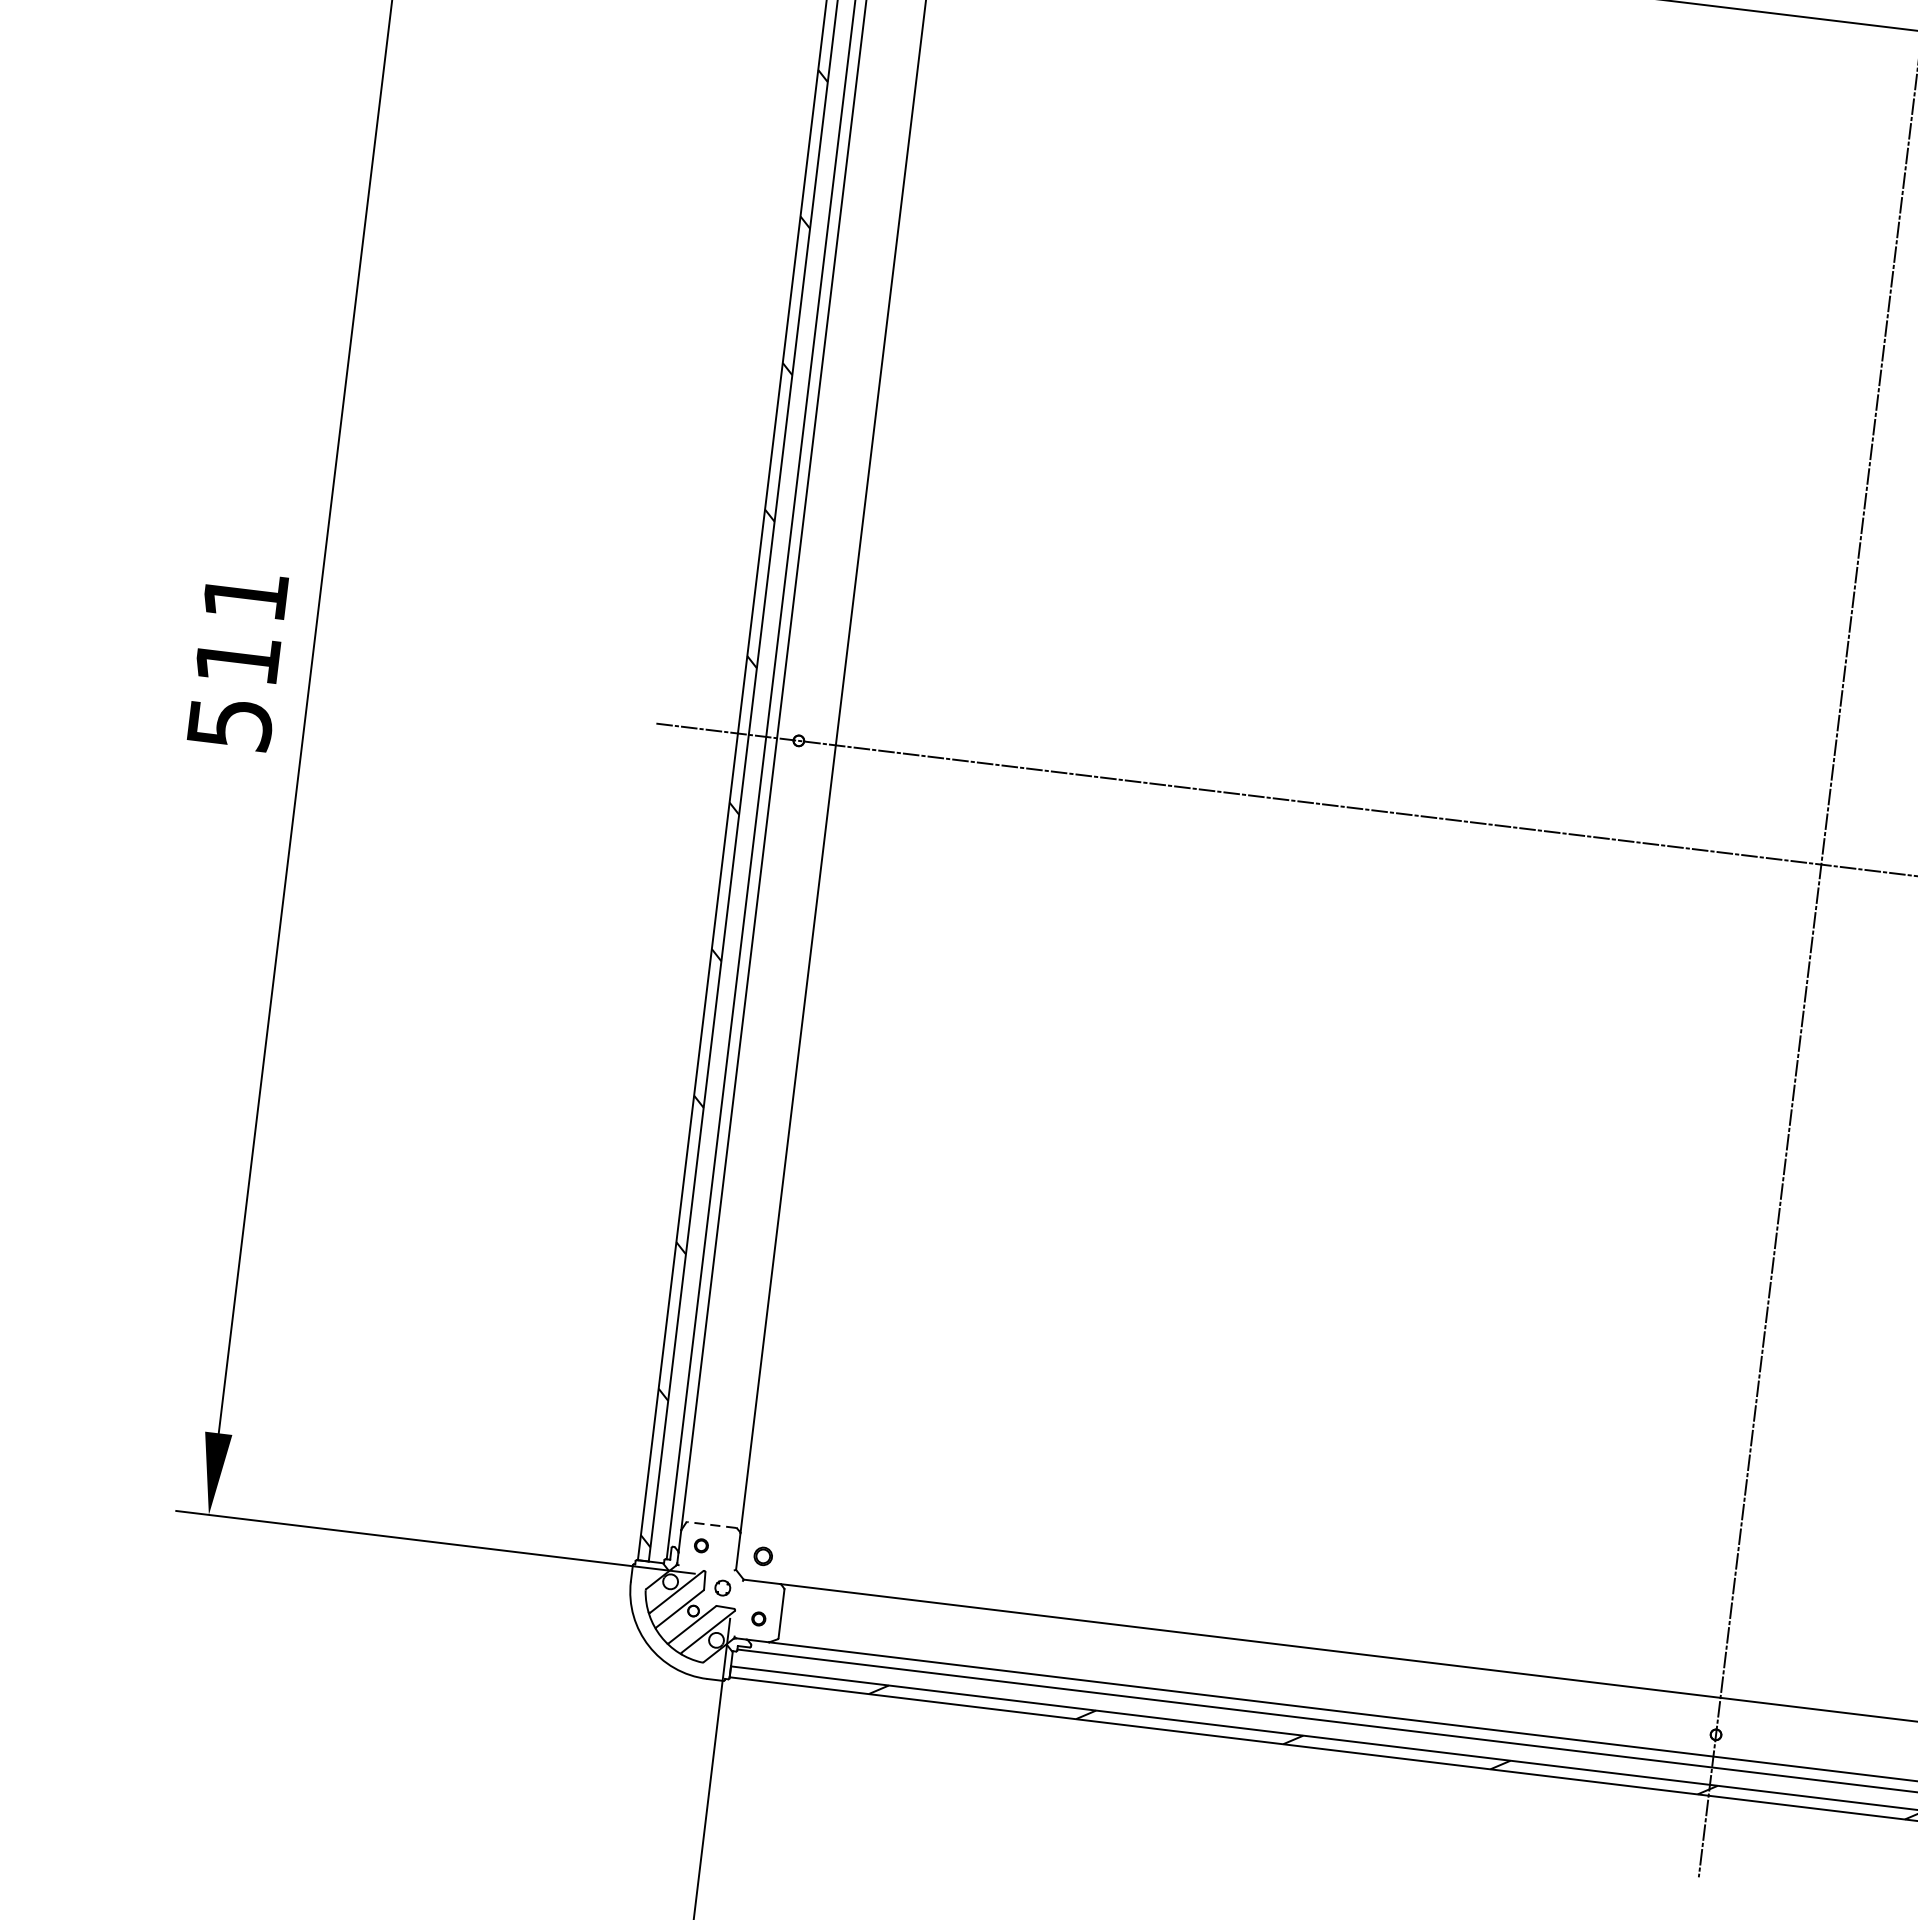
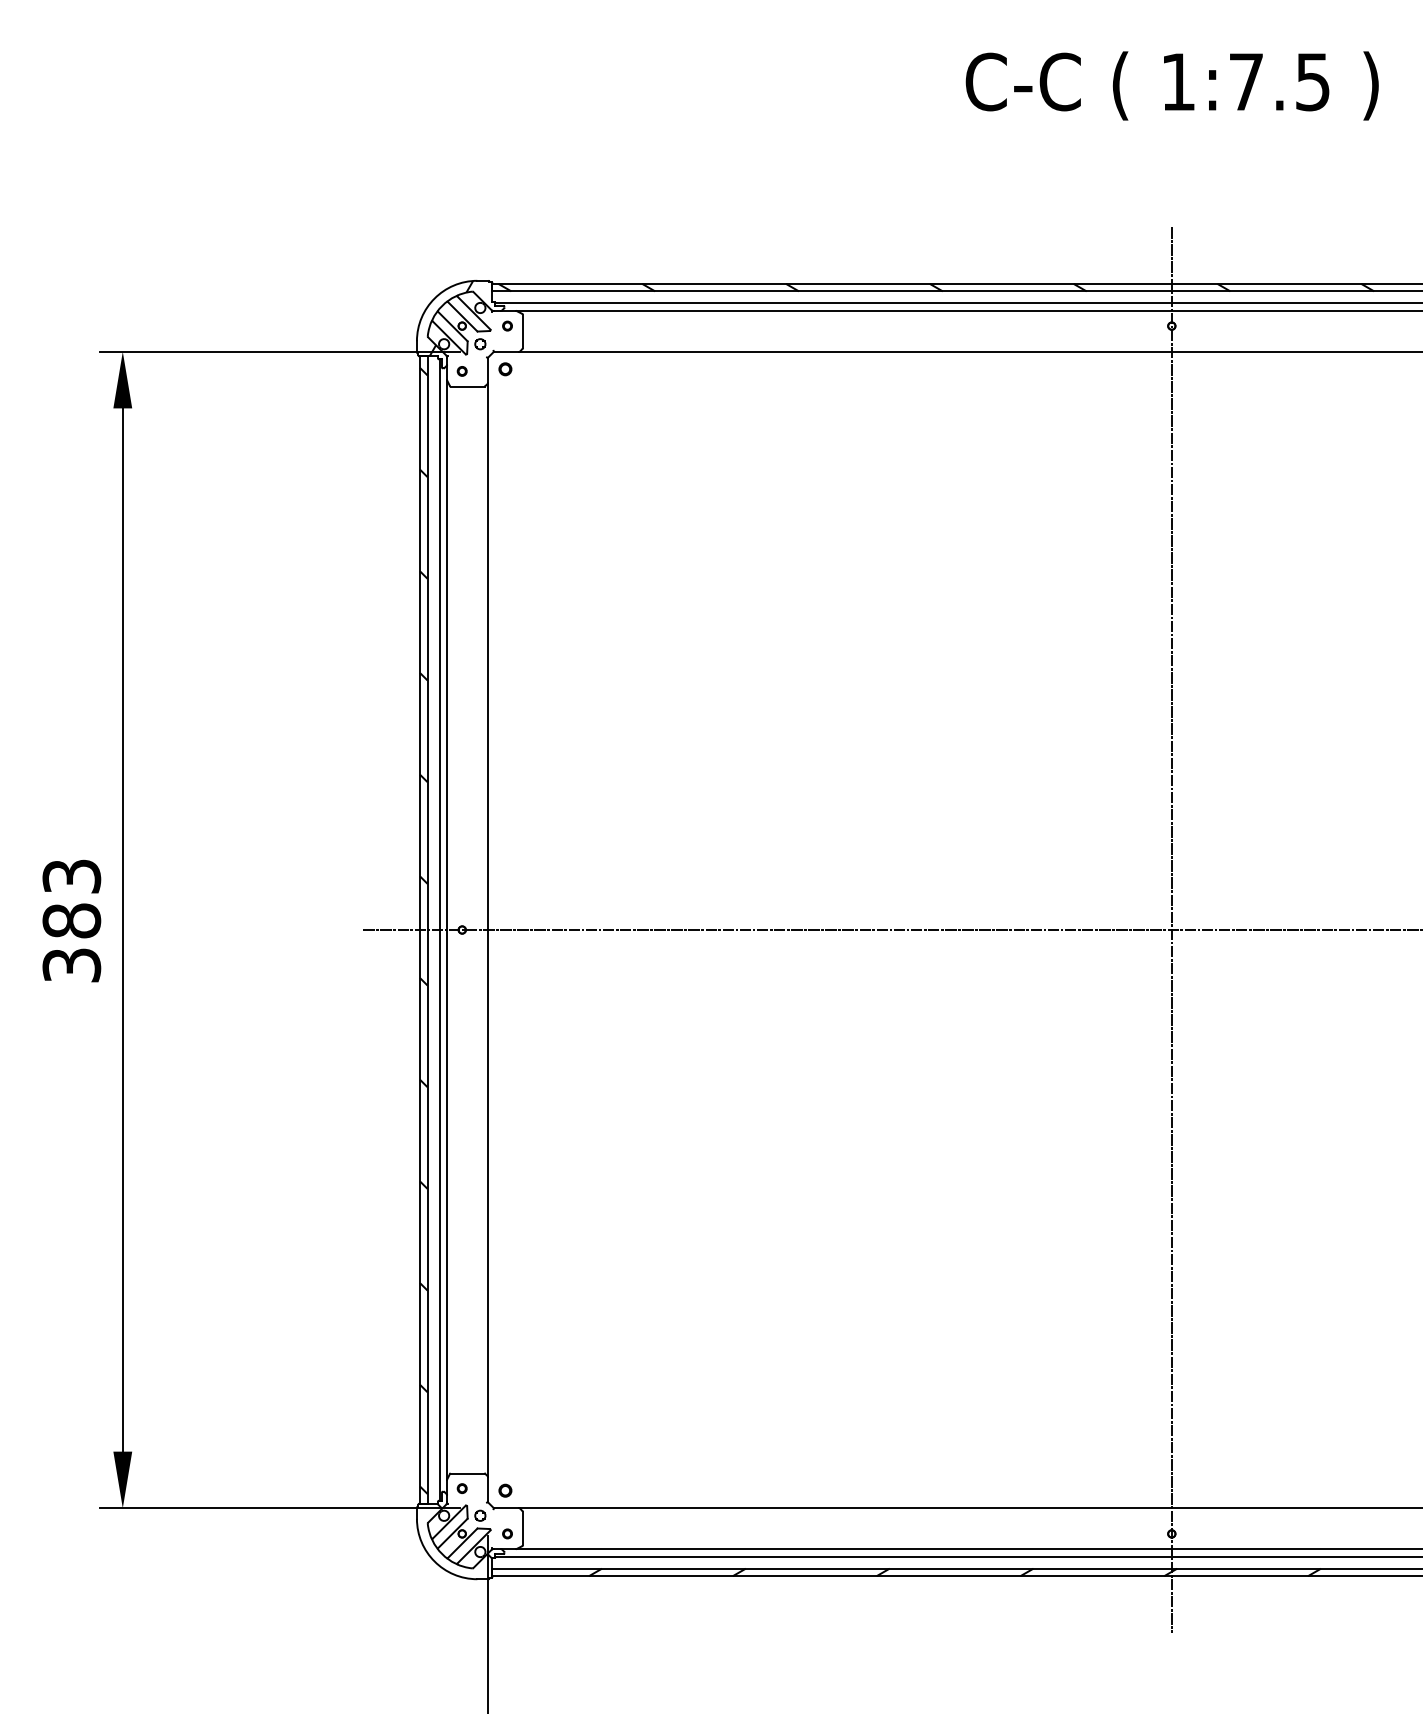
text: (237, 659) -> (71, 920), 511 -> 383
line: (711, 1524) -> (467, 1473), dashed -> solid

